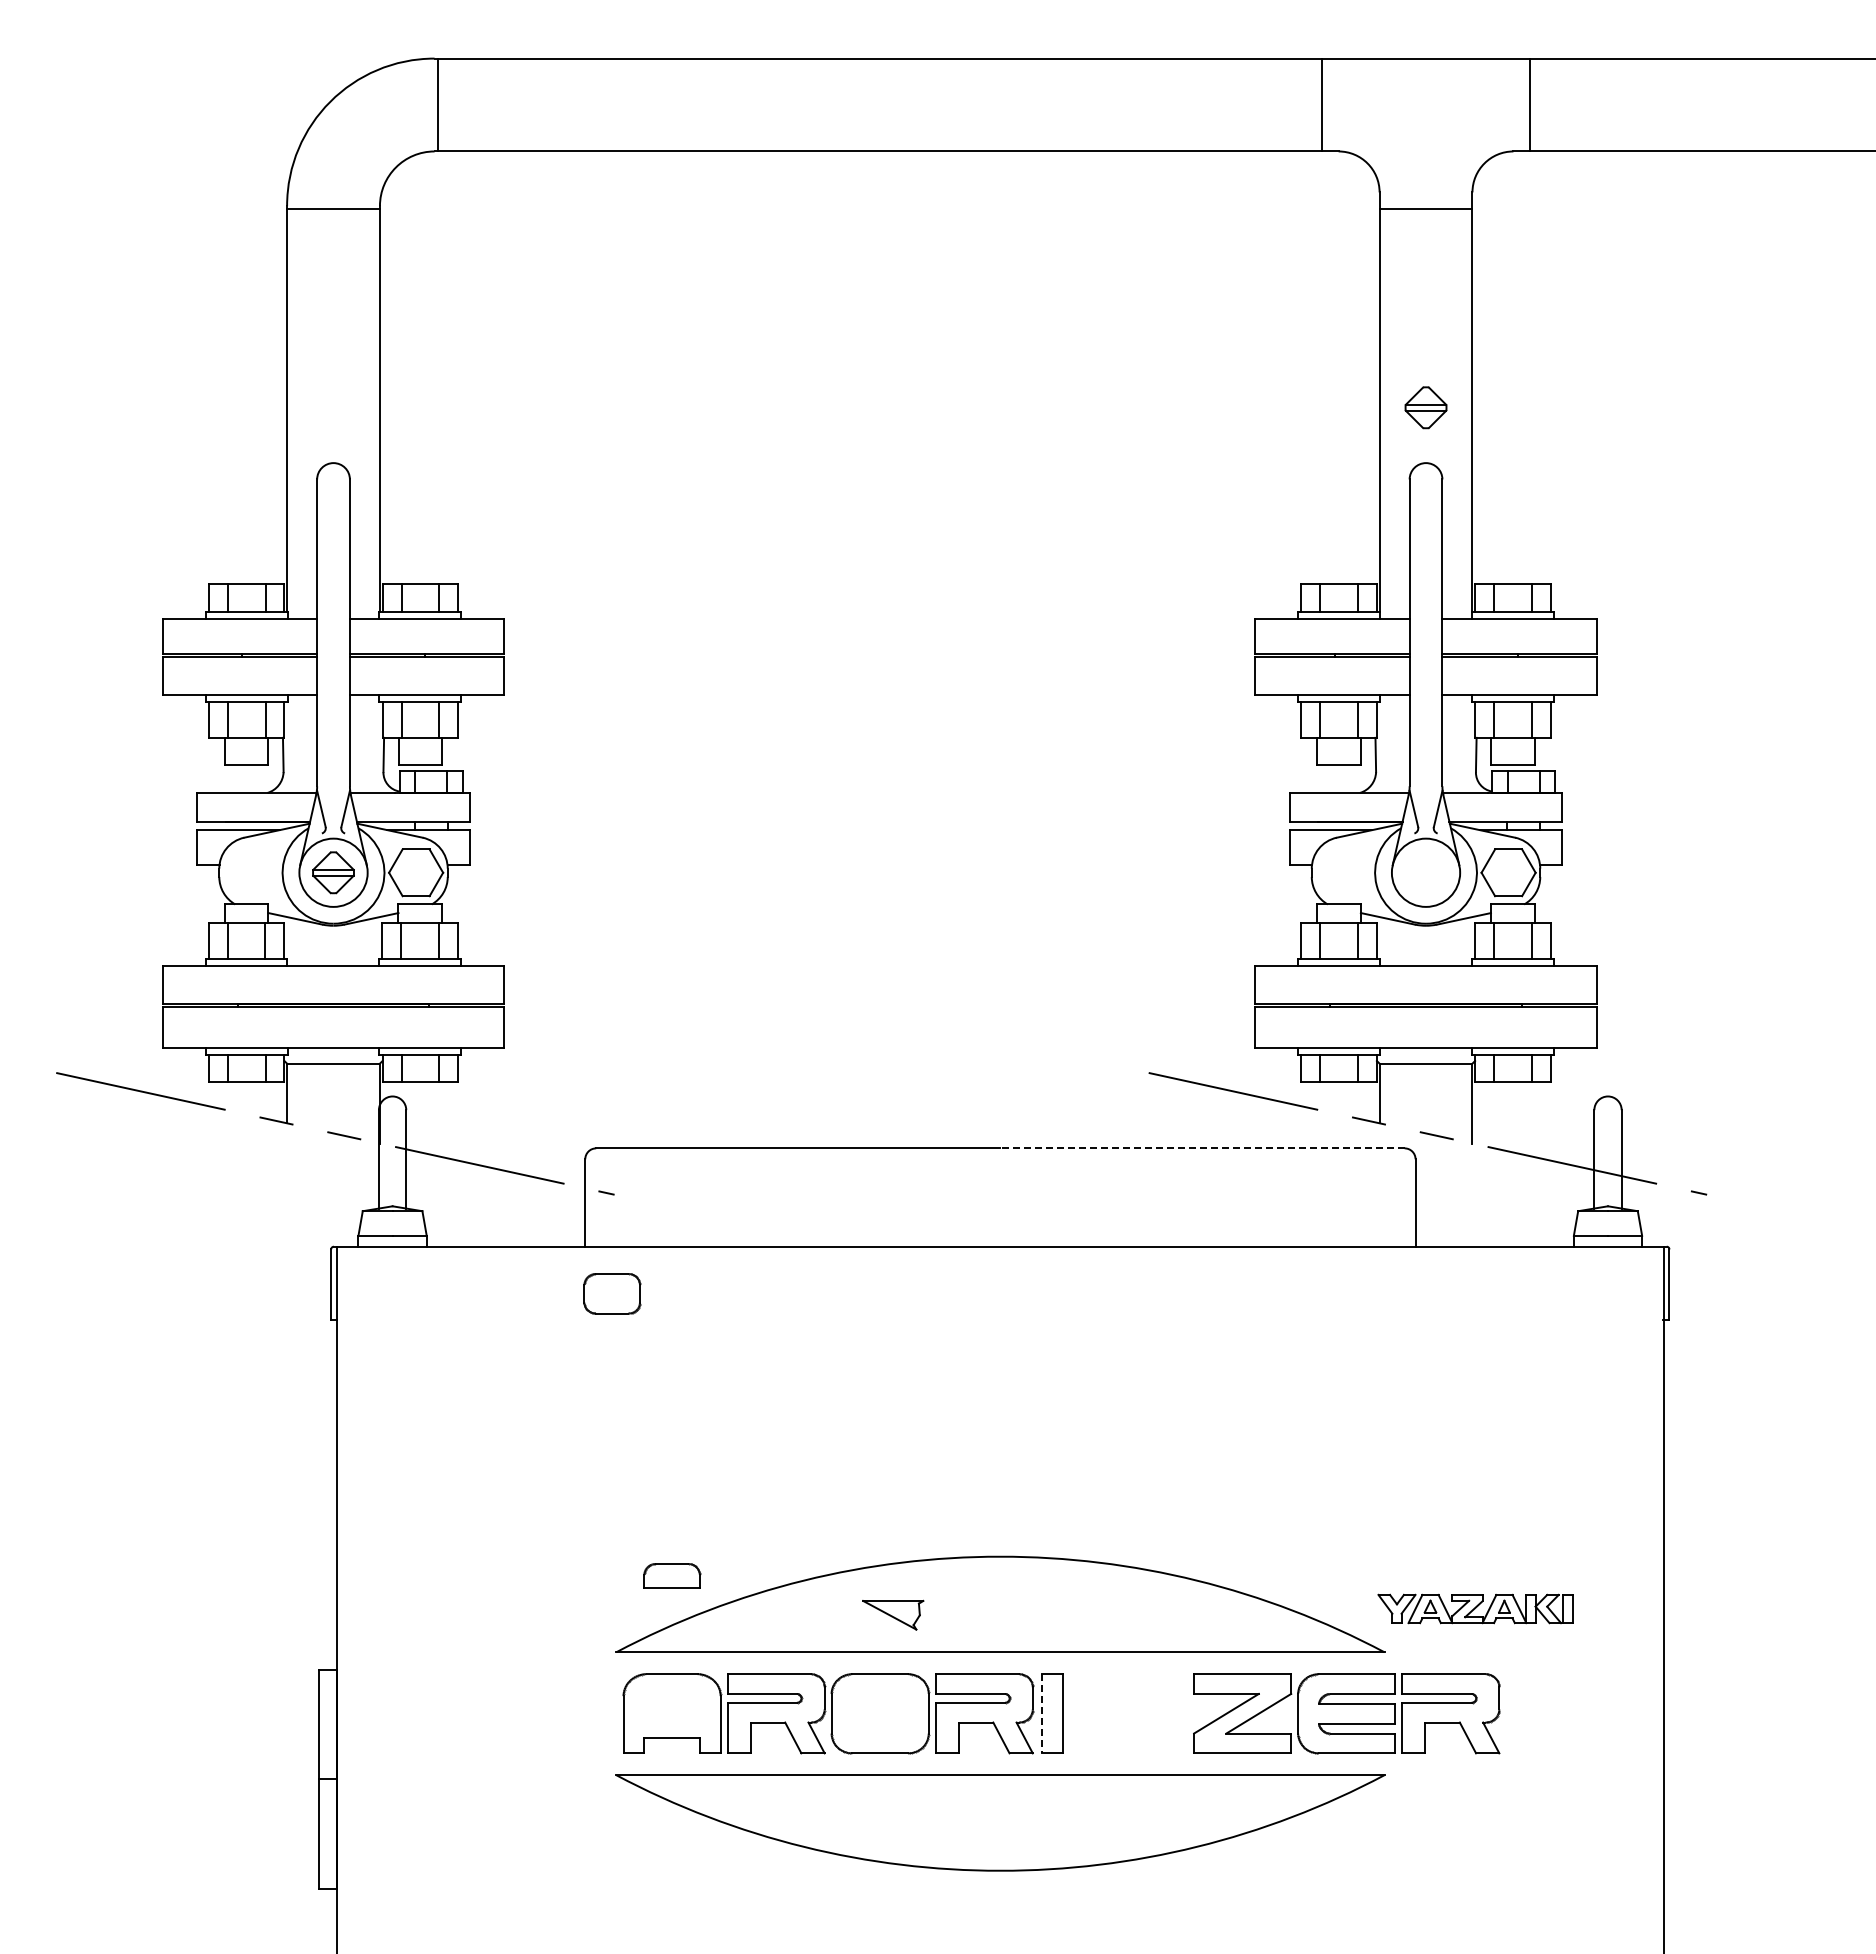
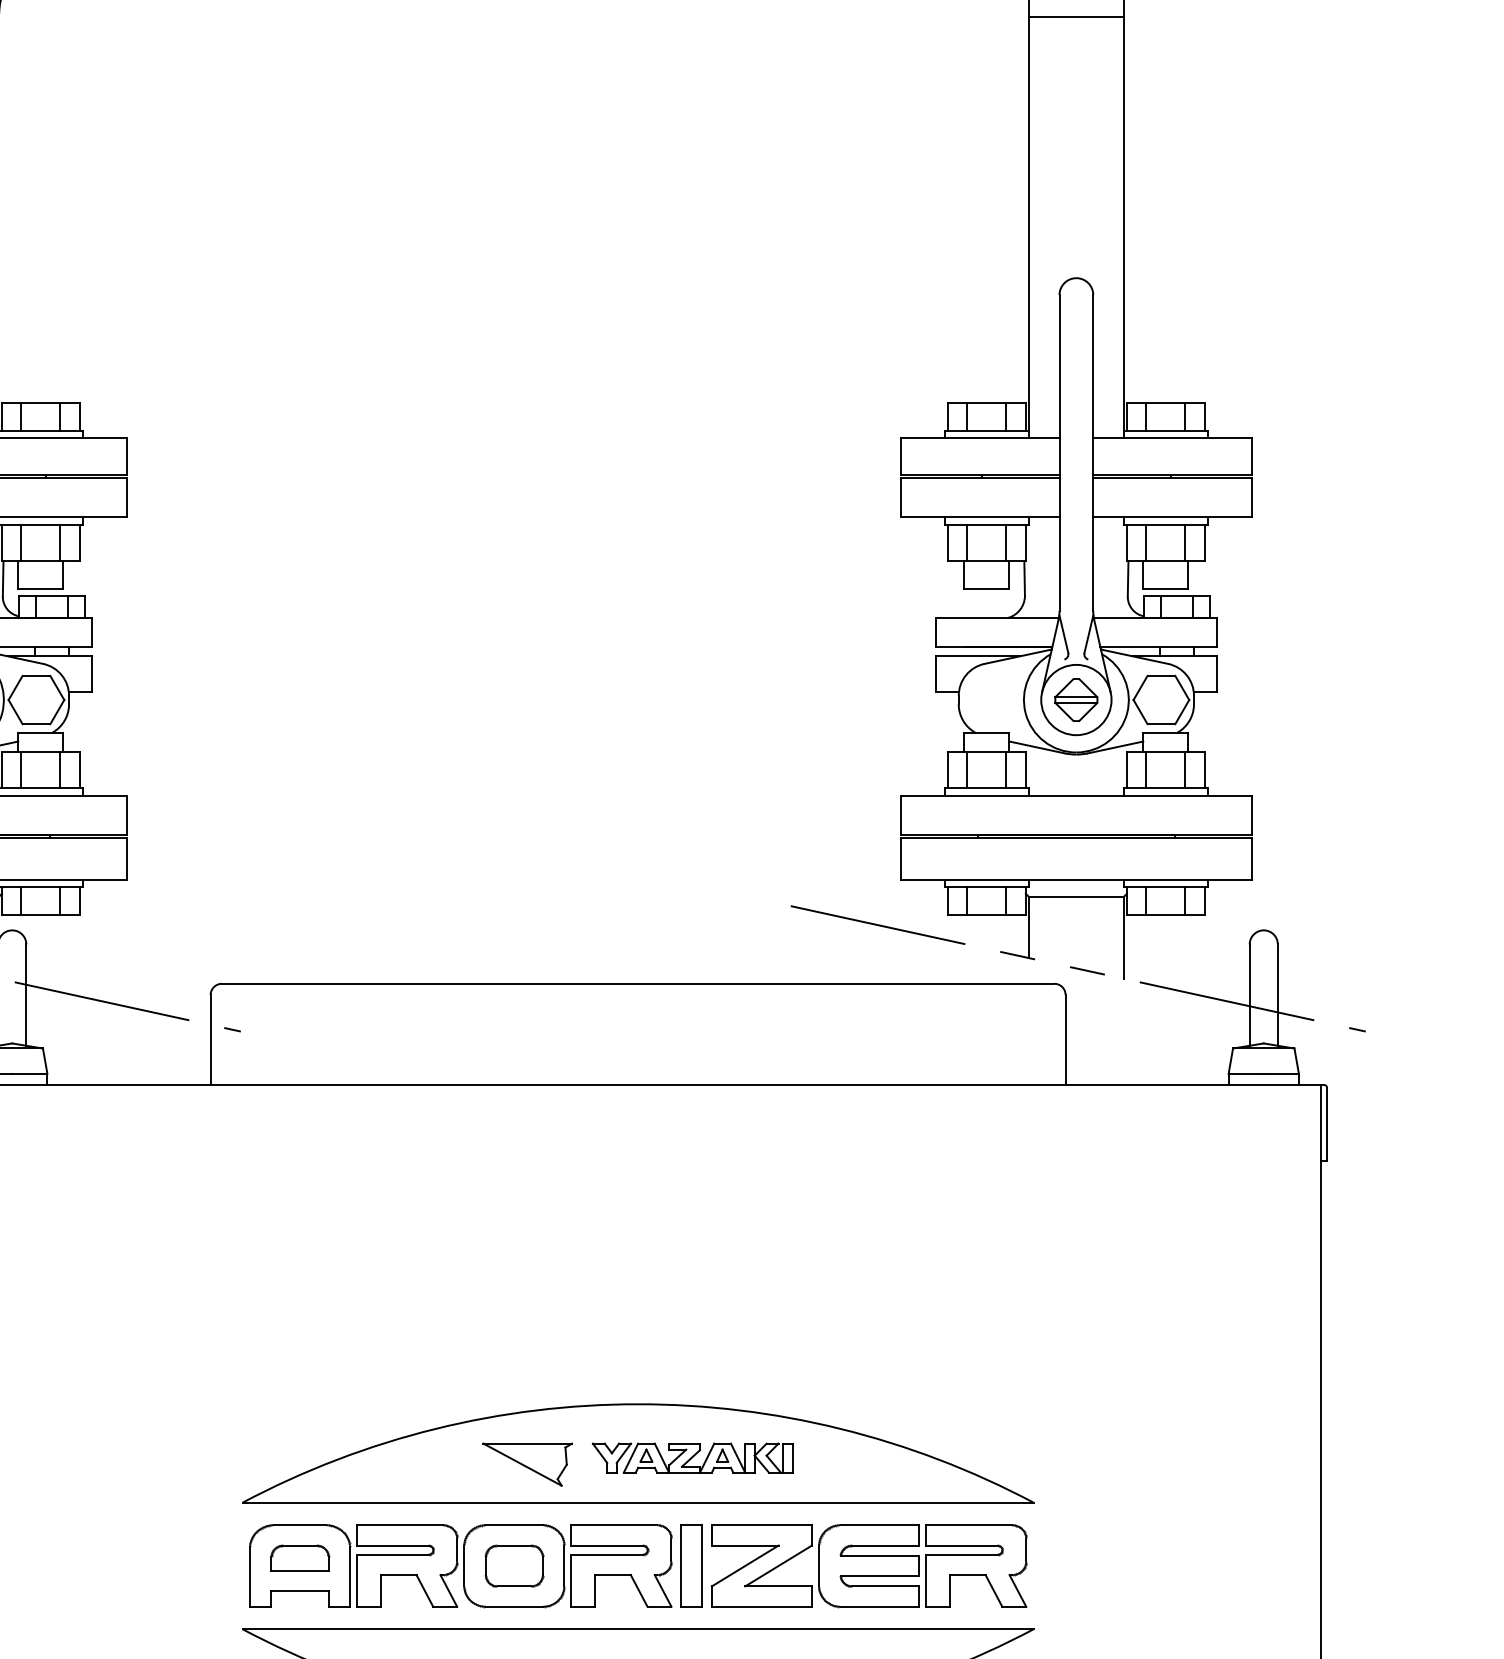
part: (1425, 407) -> (1075, 699), moved
line: (1202, 1148) -> (846, 983), dashed -> solid
part: (612, 1293) -> (514, 1565), moved
part: (672, 1575) -> (300, 1557), moved
part: (1475, 1608) -> (692, 1457), moved
part: (893, 1614) -> (528, 1463), size x1.43
line: (1042, 1713) -> (681, 1565), dashed -> solid
part: (1346, 1713) -> (868, 1565), moved

